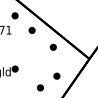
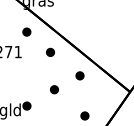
part: (34, 56) -> (53, 88), added

